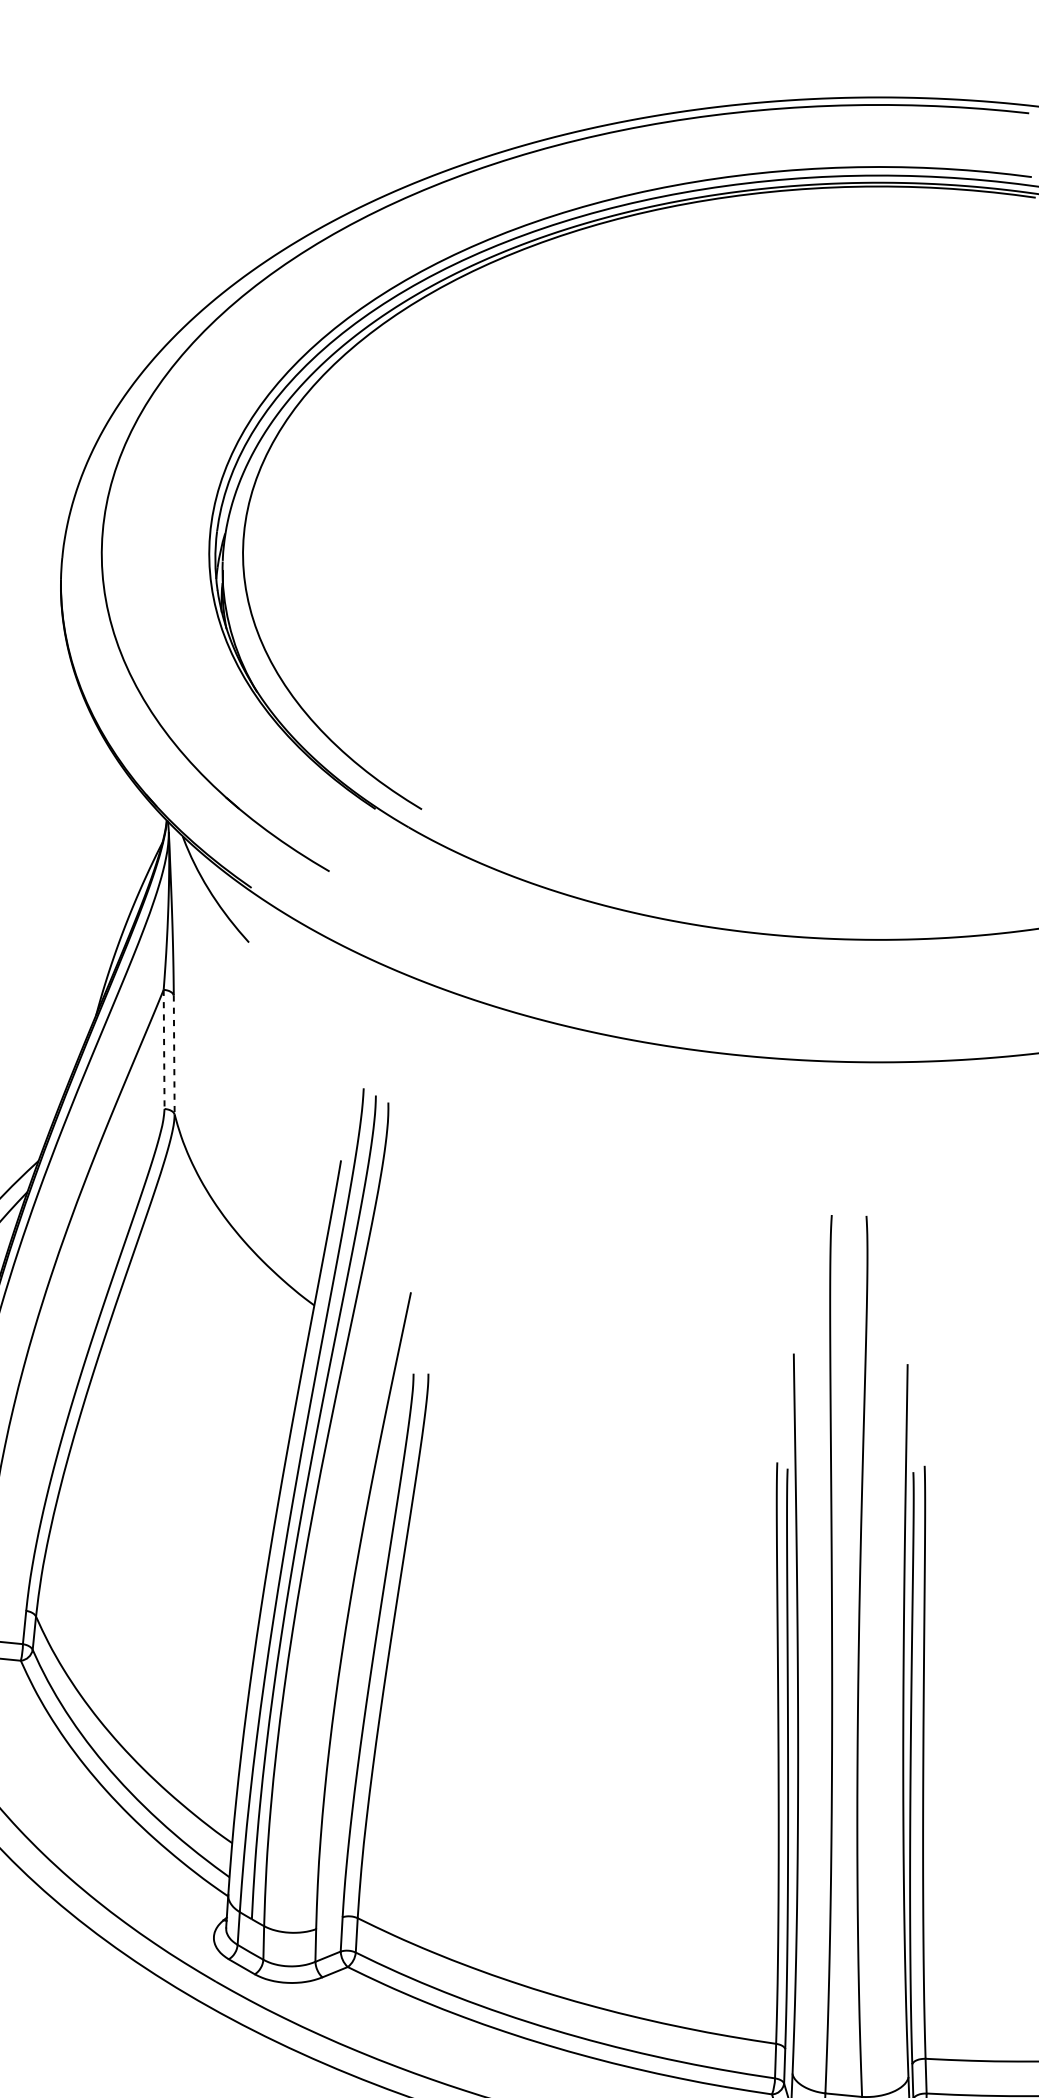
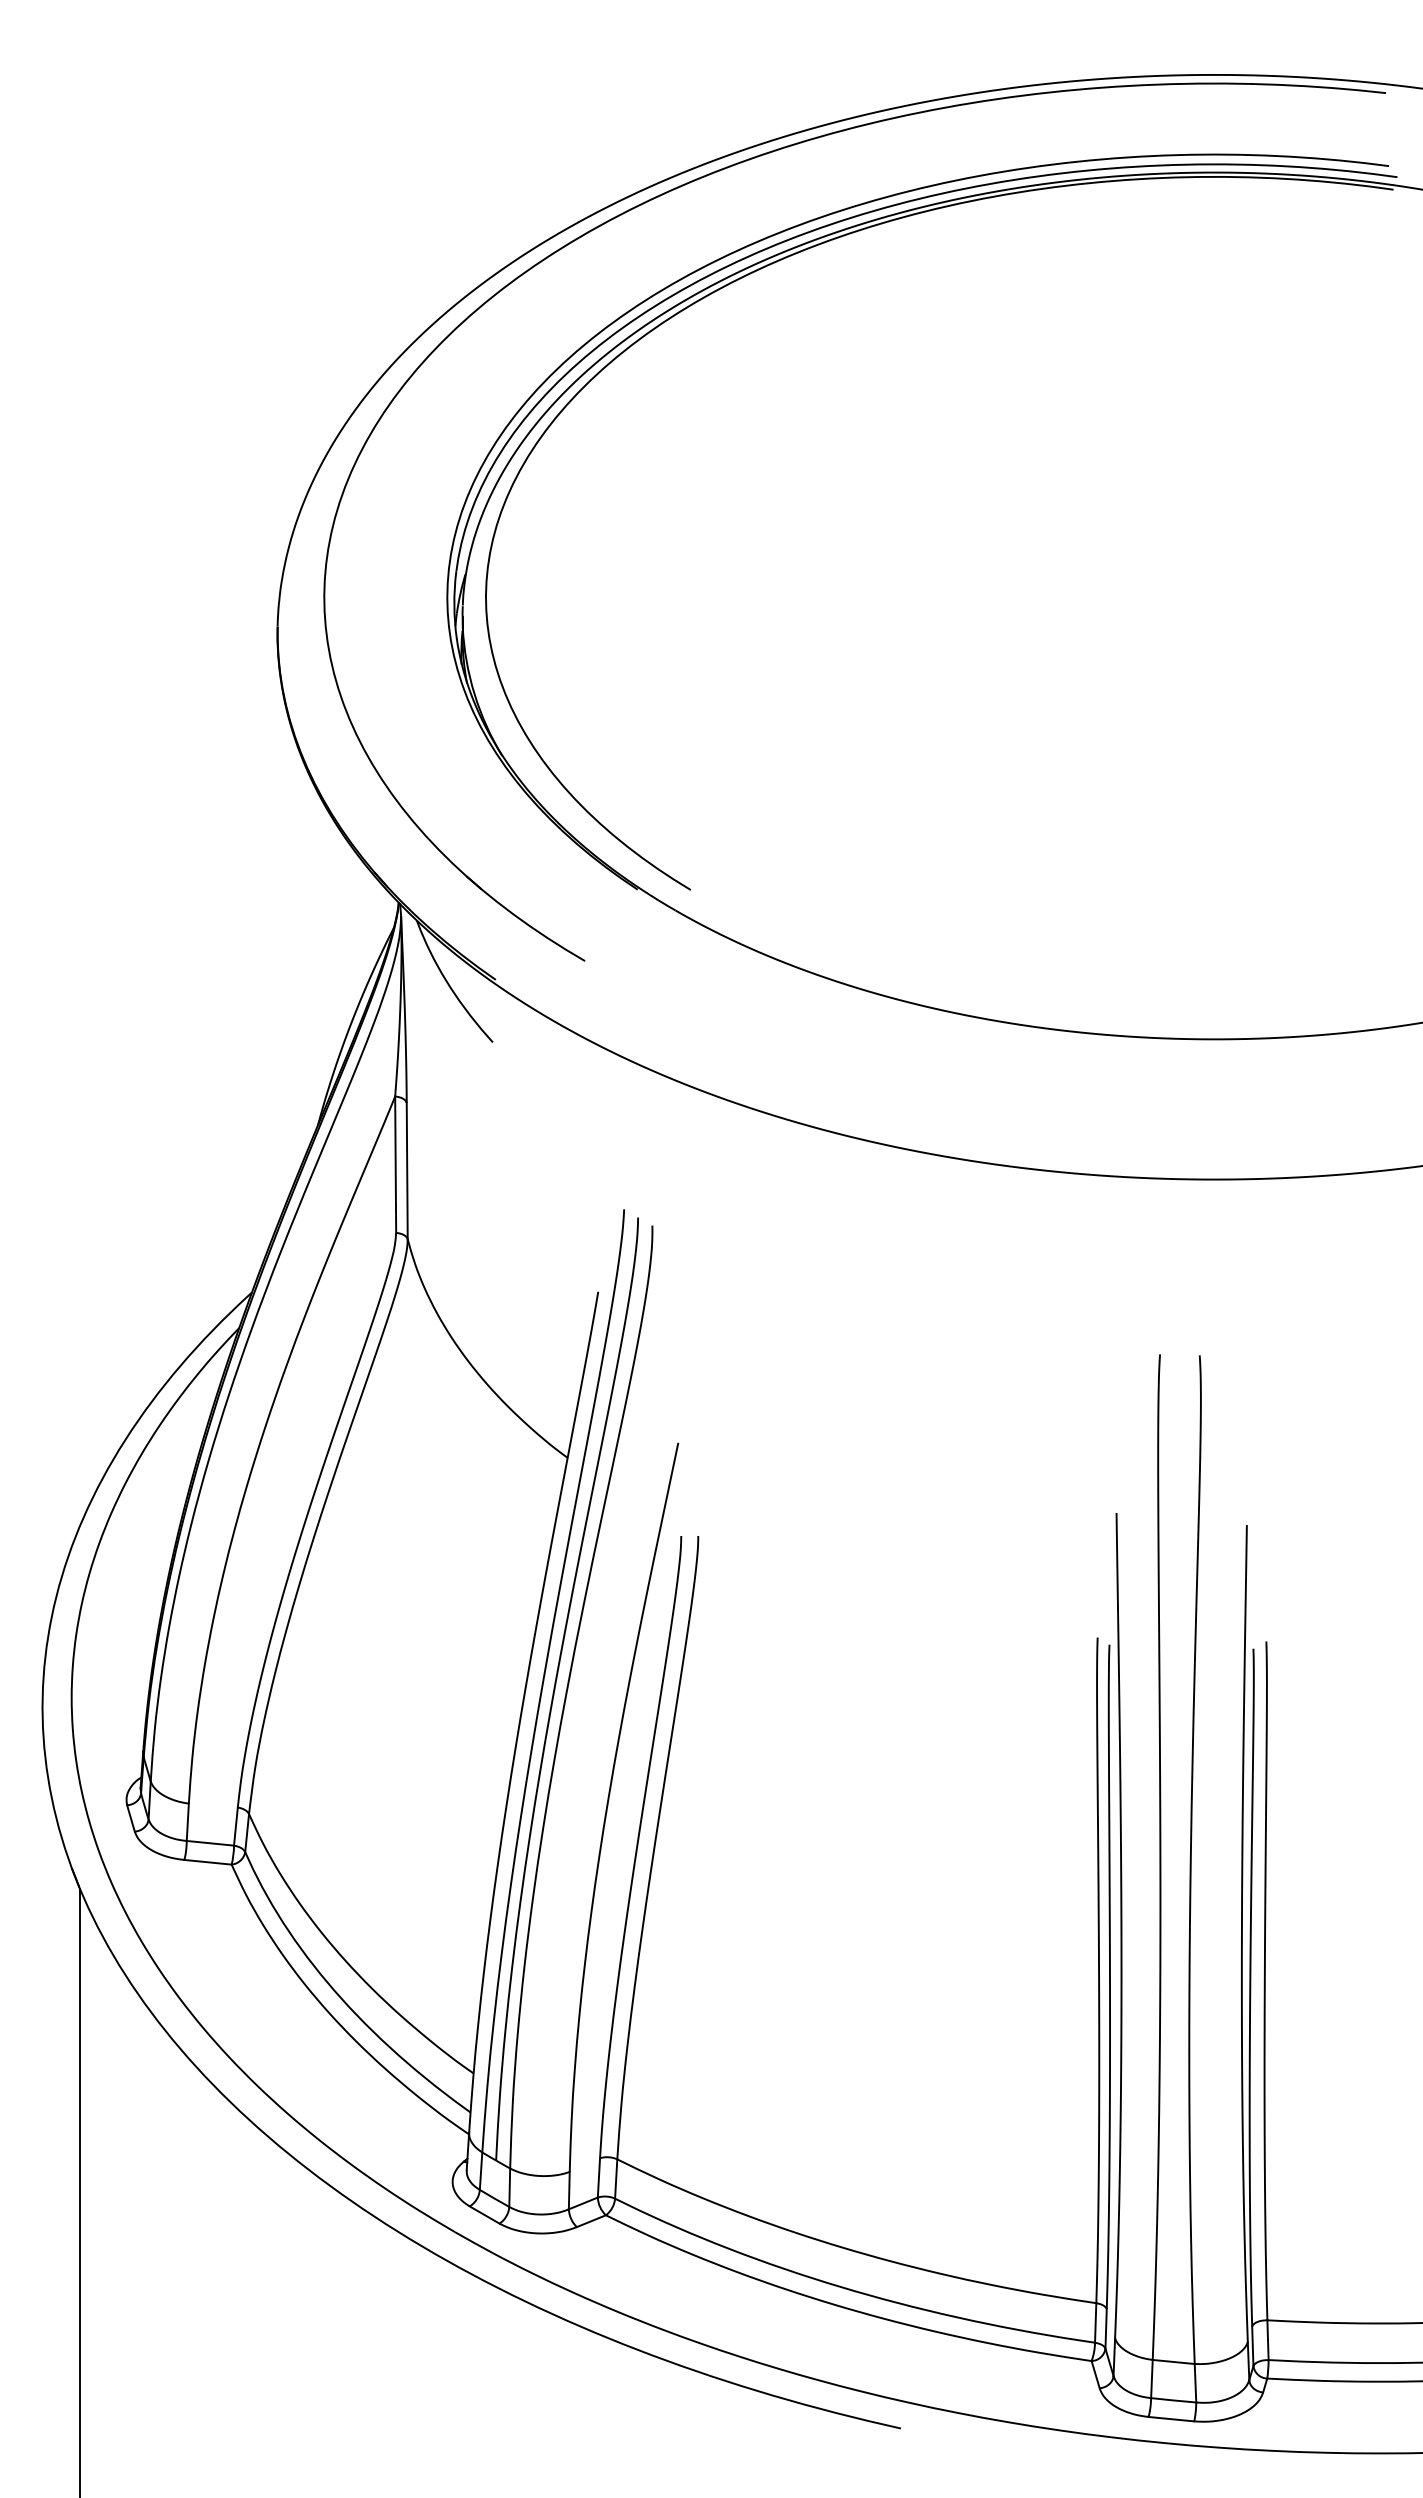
line: (163, 1050) -> (395, 1165), dashed -> solid
line: (174, 1055) -> (407, 1171), dashed -> solid

